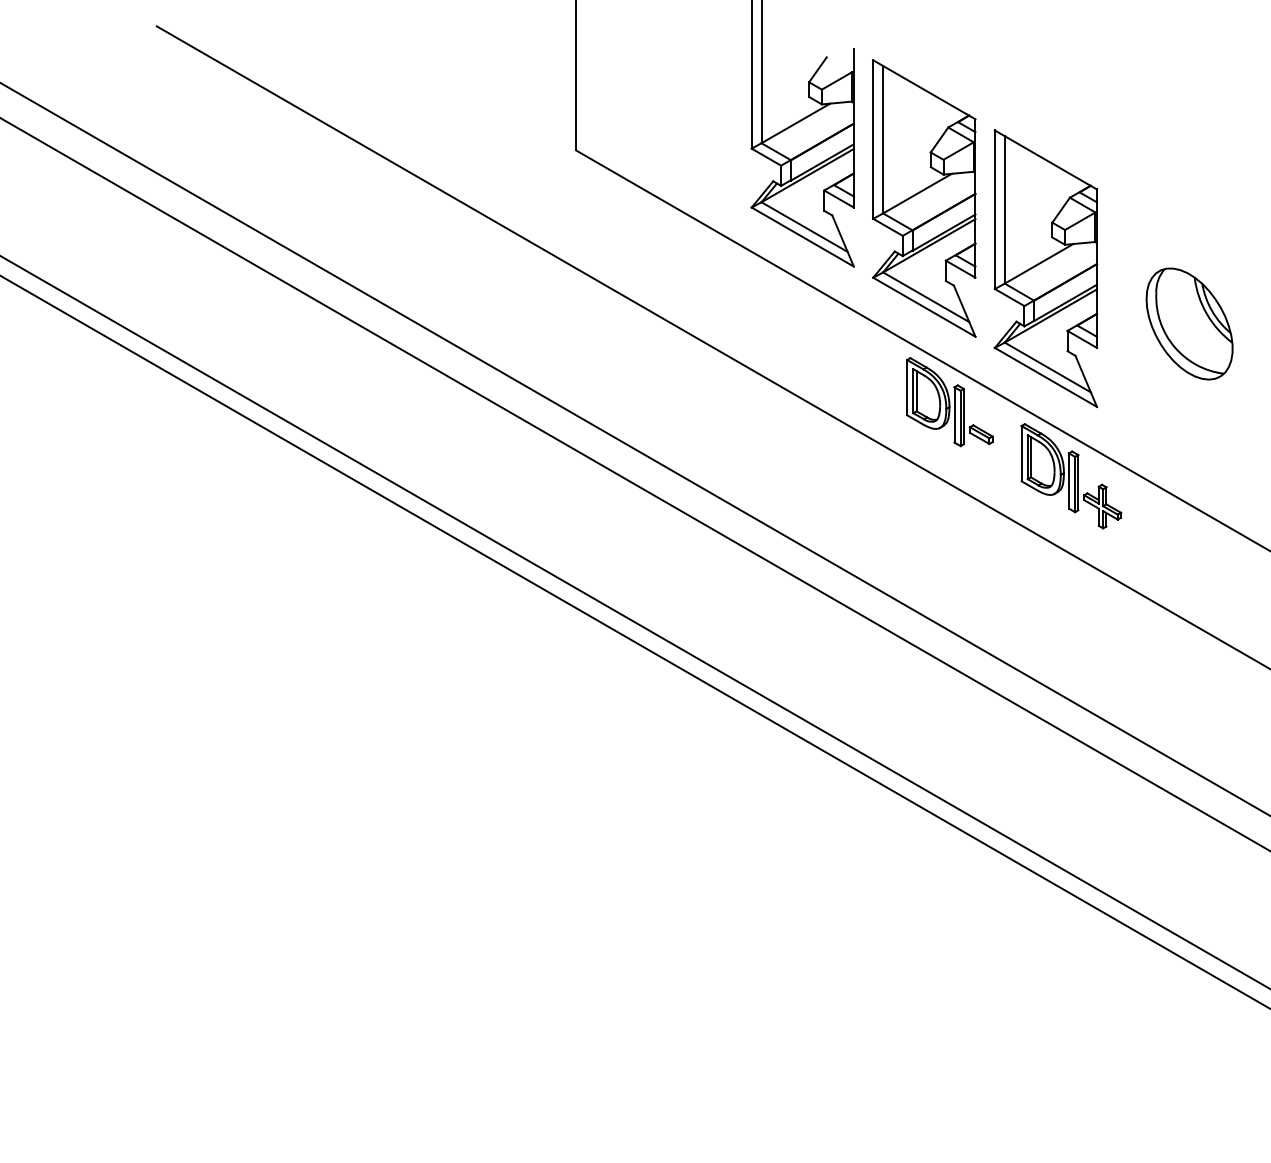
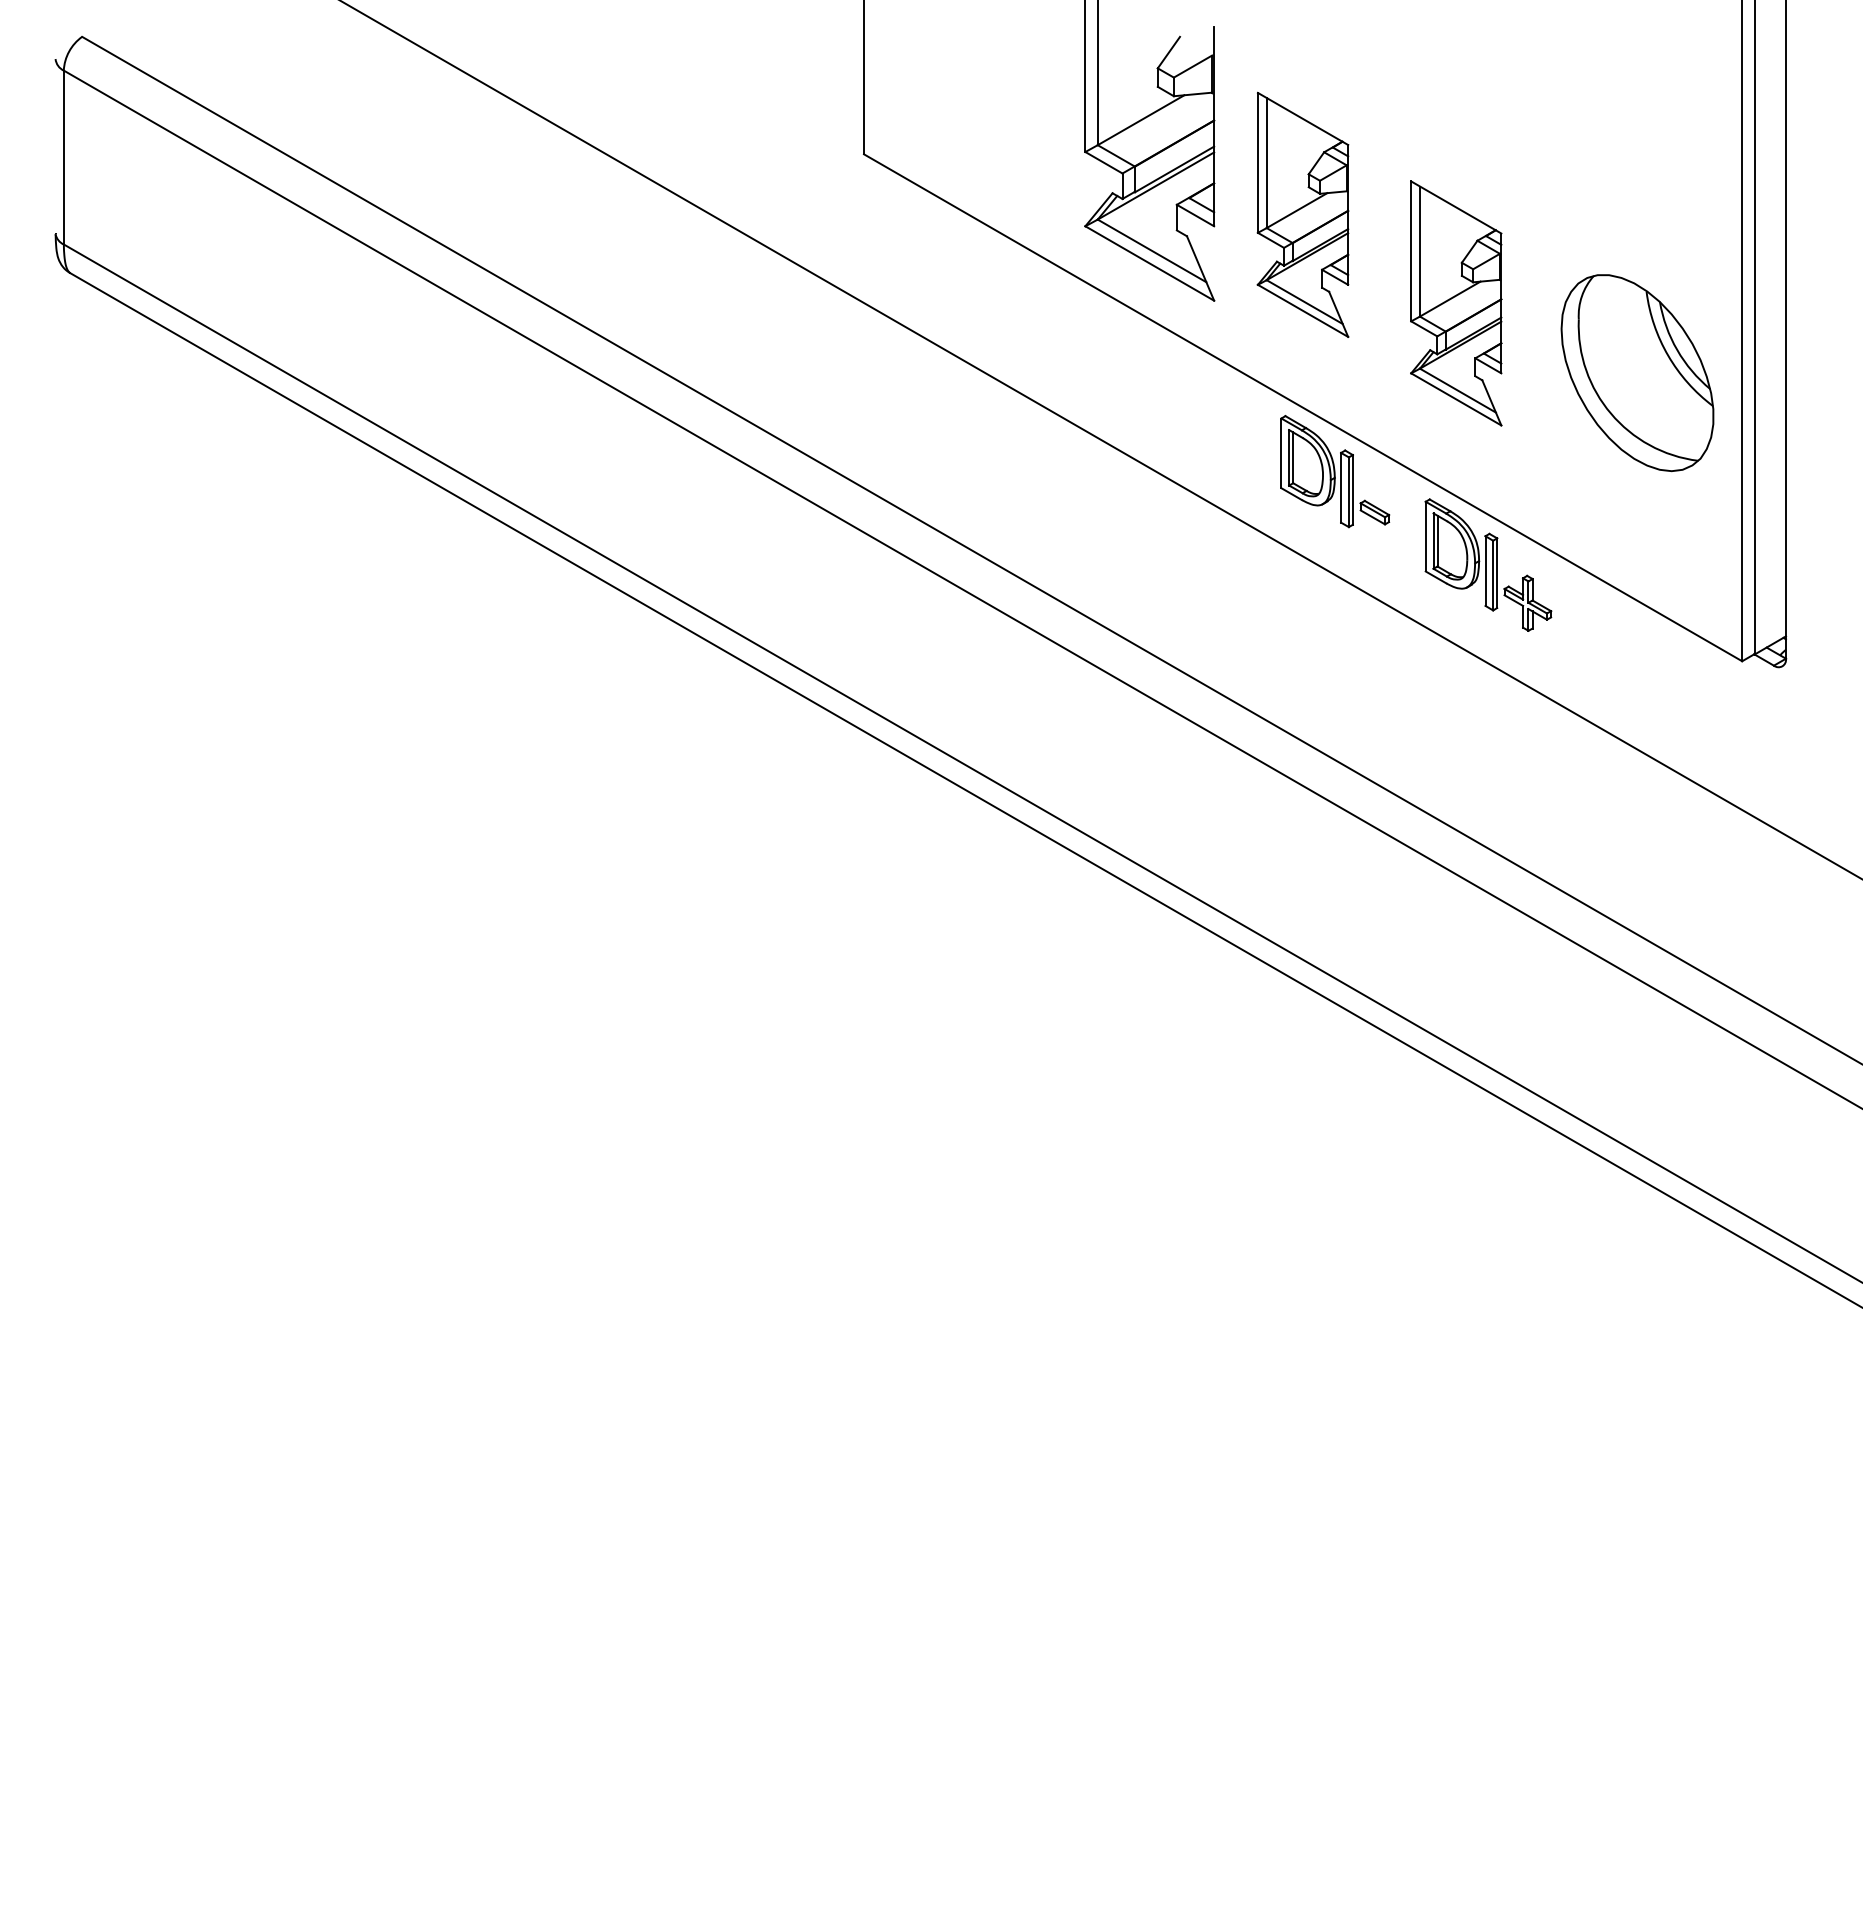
part: (923, 198) -> (1302, 214), size x0.7
part: (1045, 268) -> (1455, 303), size x0.7
part: (1189, 324) -> (1637, 373), size x1.4

